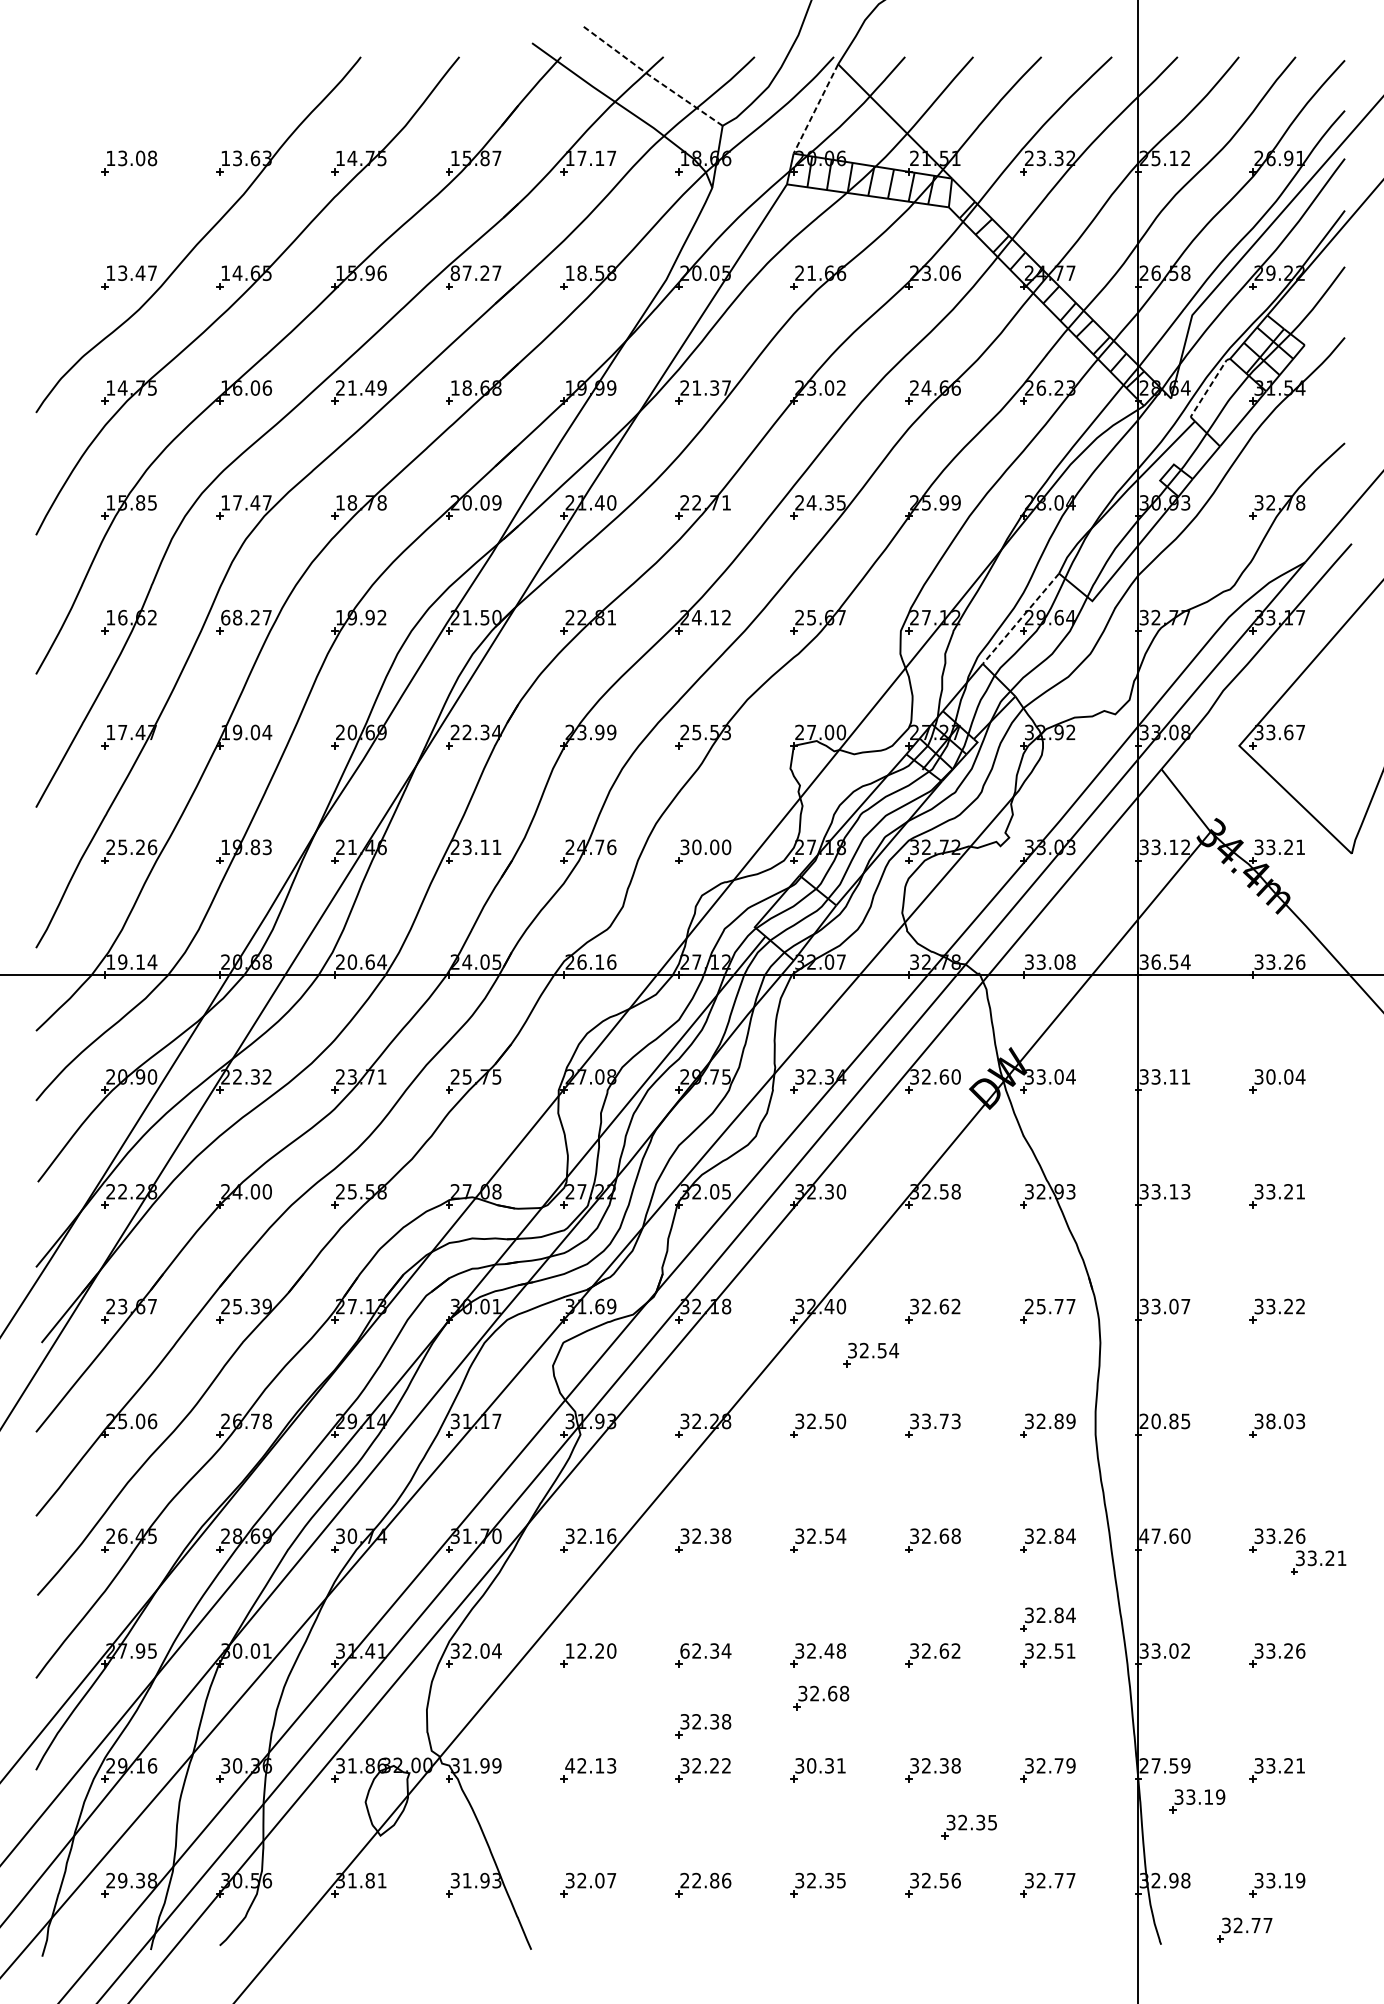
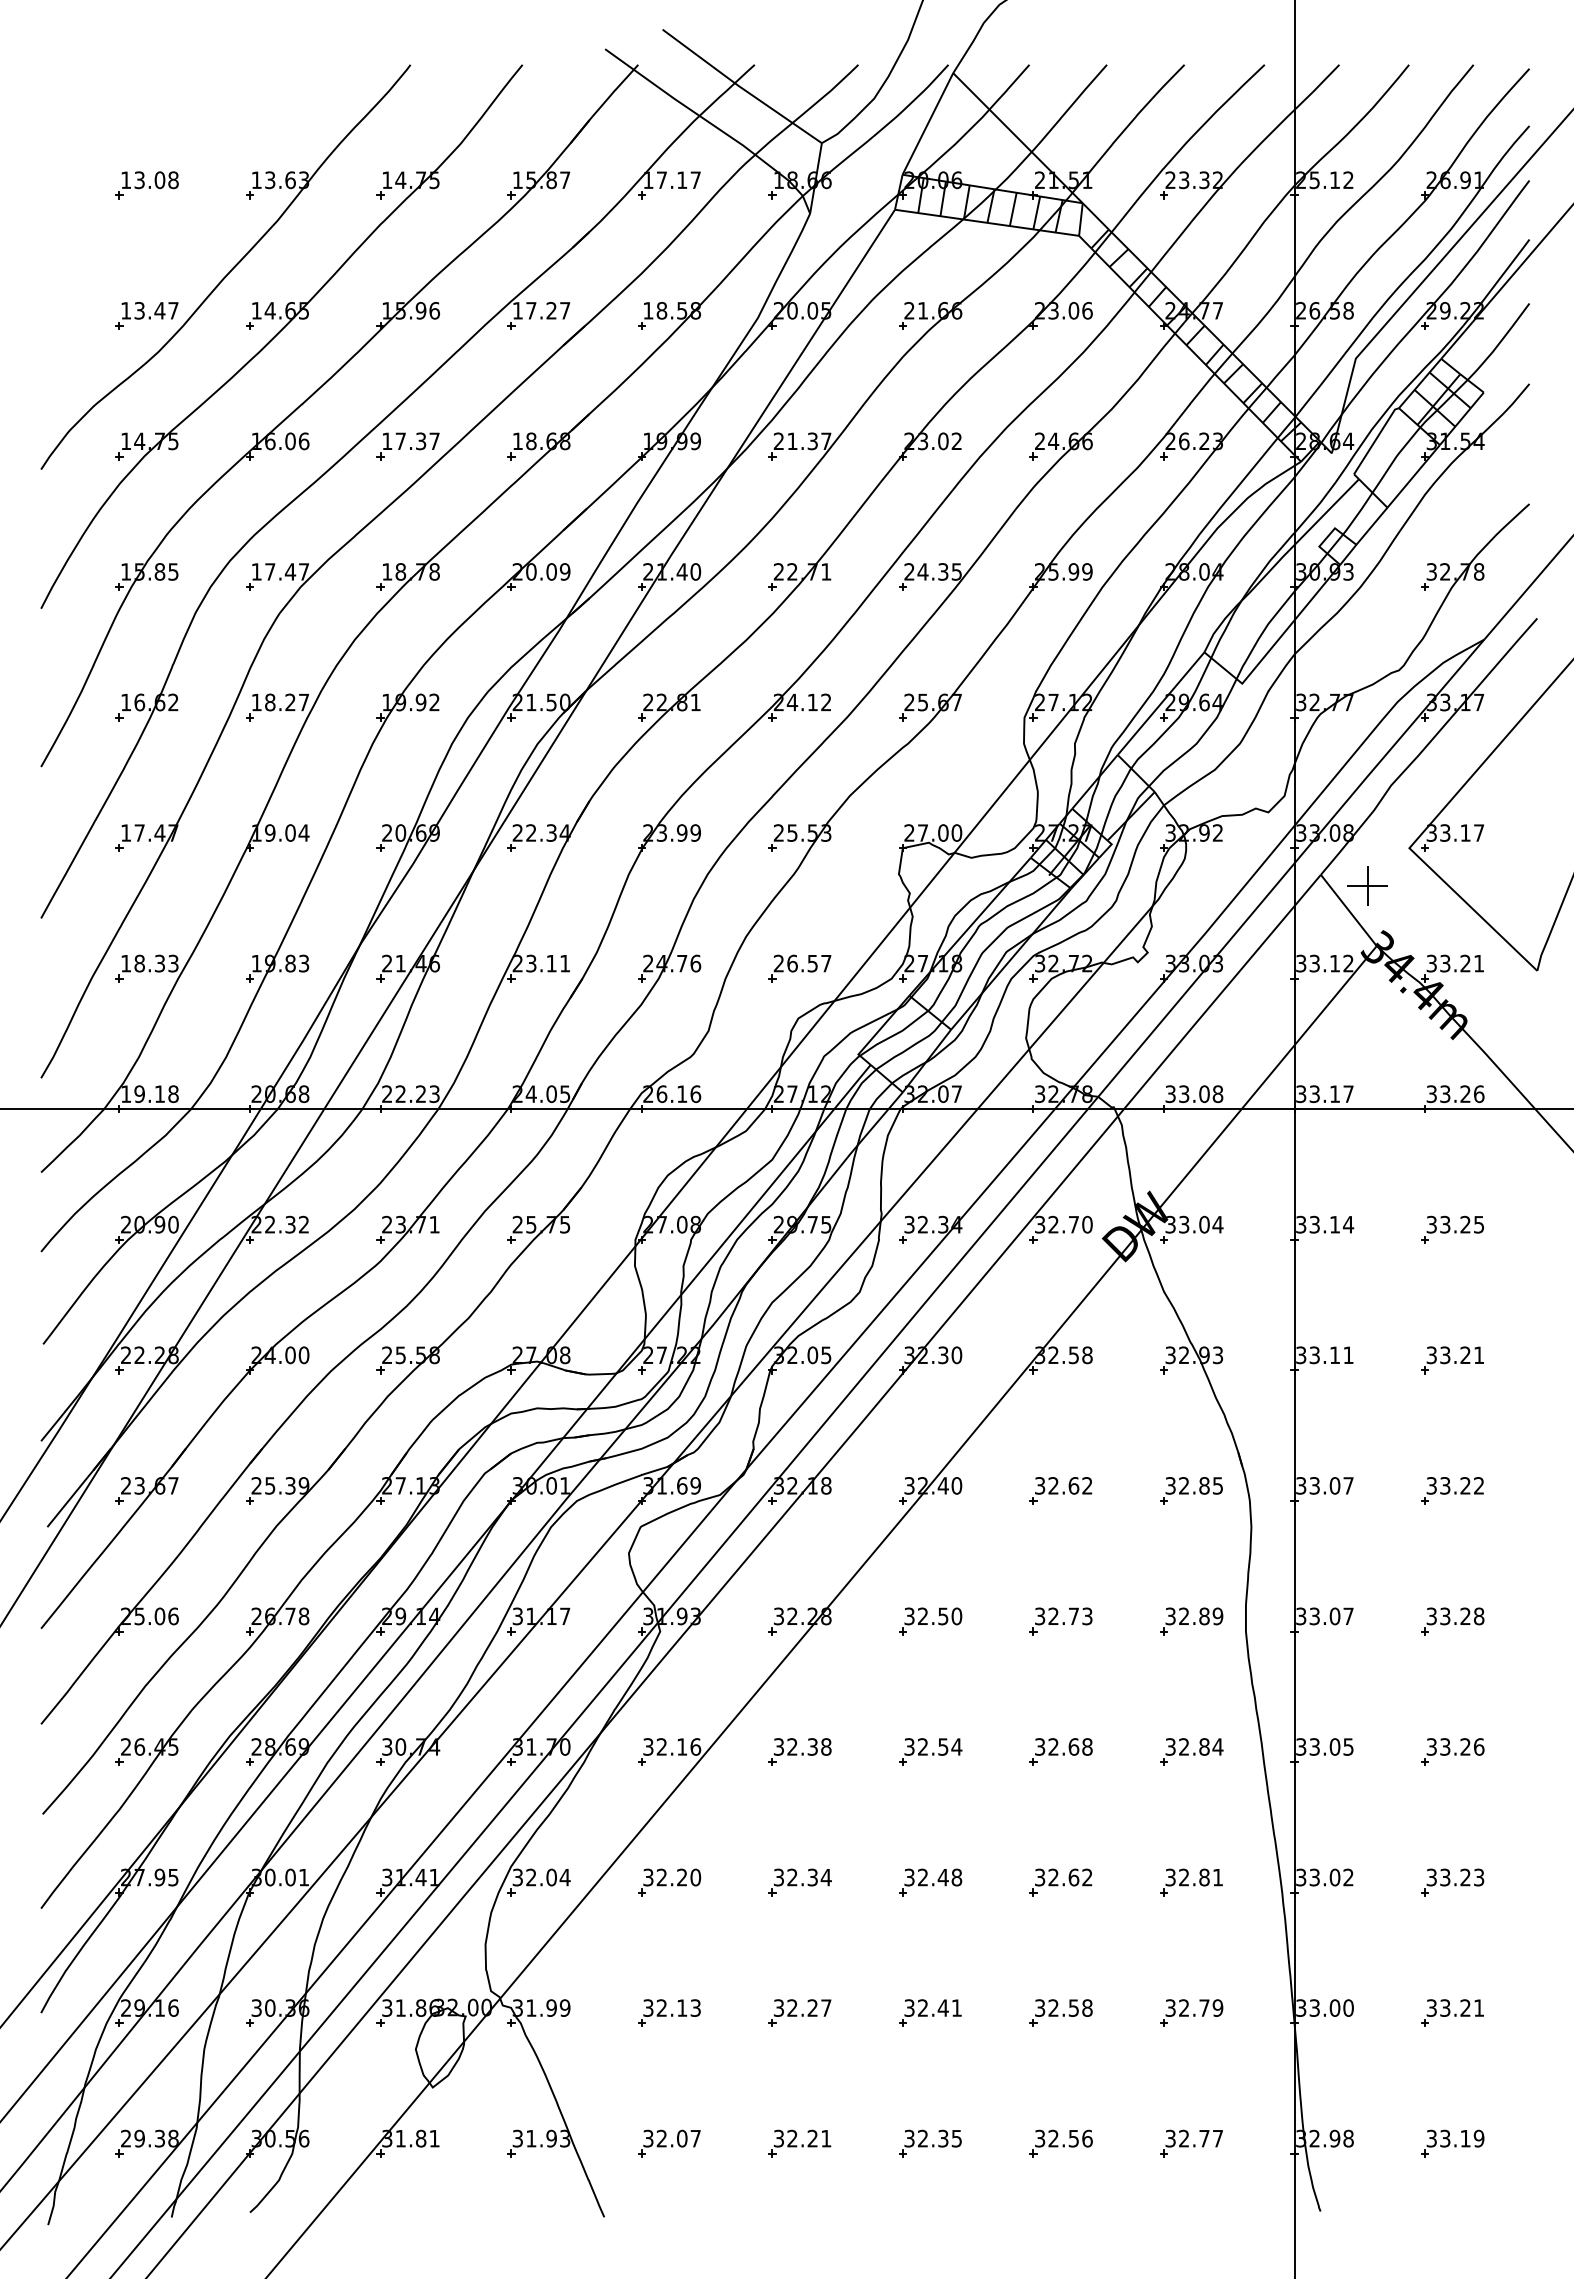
line: (651, 76) -> (740, 87), dashed -> solid
line: (815, 108) -> (927, 123), dashed -> solid
text: (455, 272) -> (517, 310), 87.27 -> 17.27
line: (1209, 386) -> (1375, 439), dashed -> solid
text: (360, 388) -> (410, 441), 21.49 -> 17.37
text: (225, 617) -> (256, 702), 68.27 -> 18.27
line: (1020, 619) -> (1160, 704), dashed -> solid
text: (1288, 732) -> (1465, 832), 33.67 -> 33.17
part: (1202, 778) -> (1367, 885), added
text: (131, 847) -> (149, 963), 25.26 -> 18.33
text: (705, 847) -> (802, 963), 30.00 -> 26.57
text: (152, 962) -> (173, 1094), 19.14 -> 19.18
text: (367, 962) -> (417, 1094), 20.64 -> 22.23
text: (1170, 962) -> (1331, 1094), 36.54 -> 33.17
text: (943, 1076) -> (1073, 1224), 32.60 -> 32.70
text: (1185, 1076) -> (1348, 1224), 33.11 -> 33.14
text: (1286, 1076) -> (1462, 1224), 30.04 -> 33.25
text: (1185, 1191) -> (1348, 1355), 33.13 -> 33.11
text: (1049, 1306) -> (1193, 1485), 25.77 -> 32.85
part: (870, 1354) -> (990, 1540), removed
text: (926, 1421) -> (1053, 1616), 33.73 -> 32.73
text: (1164, 1421) -> (1324, 1616), 20.85 -> 33.07
text: (1286, 1421) -> (1462, 1616), 38.03 -> 33.28
text: (1164, 1535) -> (1324, 1746), 47.60 -> 33.05
part: (1318, 1562) -> (1499, 1776), removed
part: (1047, 1619) -> (1191, 1841), removed
text: (570, 1650) -> (648, 1877), 12.20 -> 32.20
text: (684, 1650) -> (778, 1877), 62.34 -> 32.34
text: (1059, 1650) -> (1204, 1877), 32.51 -> 32.81
text: (1300, 1650) -> (1479, 1877), 33.26 -> 33.23
part: (820, 1697) -> (933, 1930), removed
part: (702, 1725) -> (799, 1962), removed
text: (569, 1765) -> (647, 2007), 42.13 -> 32.13
text: (726, 1765) -> (826, 2007), 32.22 -> 32.27
text: (819, 1765) -> (932, 2007), 30.31 -> 32.41
text: (943, 1765) -> (1073, 2007), 32.38 -> 32.58
text: (1164, 1765) -> (1324, 2007), 27.59 -> 33.00
part: (1197, 1801) -> (1361, 2048), removed
part: (969, 1826) -> (1102, 2077), removed
text: (705, 1880) -> (802, 2138), 22.86 -> 32.21
part: (1244, 1929) -> (1415, 2194), removed

